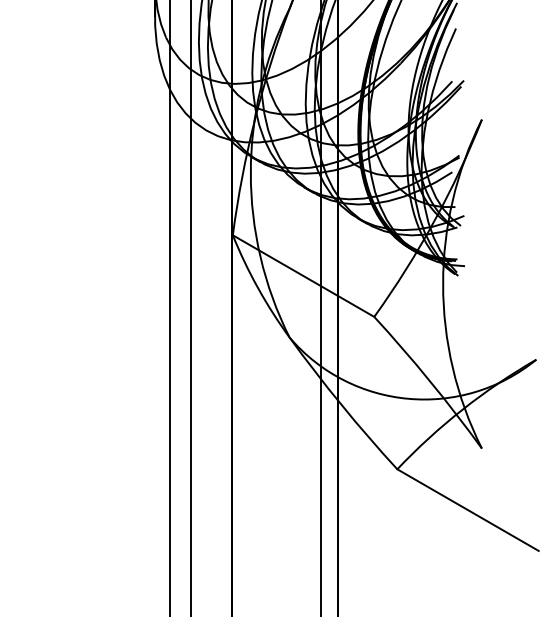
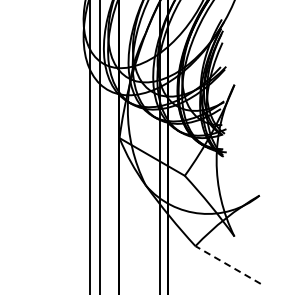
line: (468, 511) -> (228, 265), solid -> dashed

